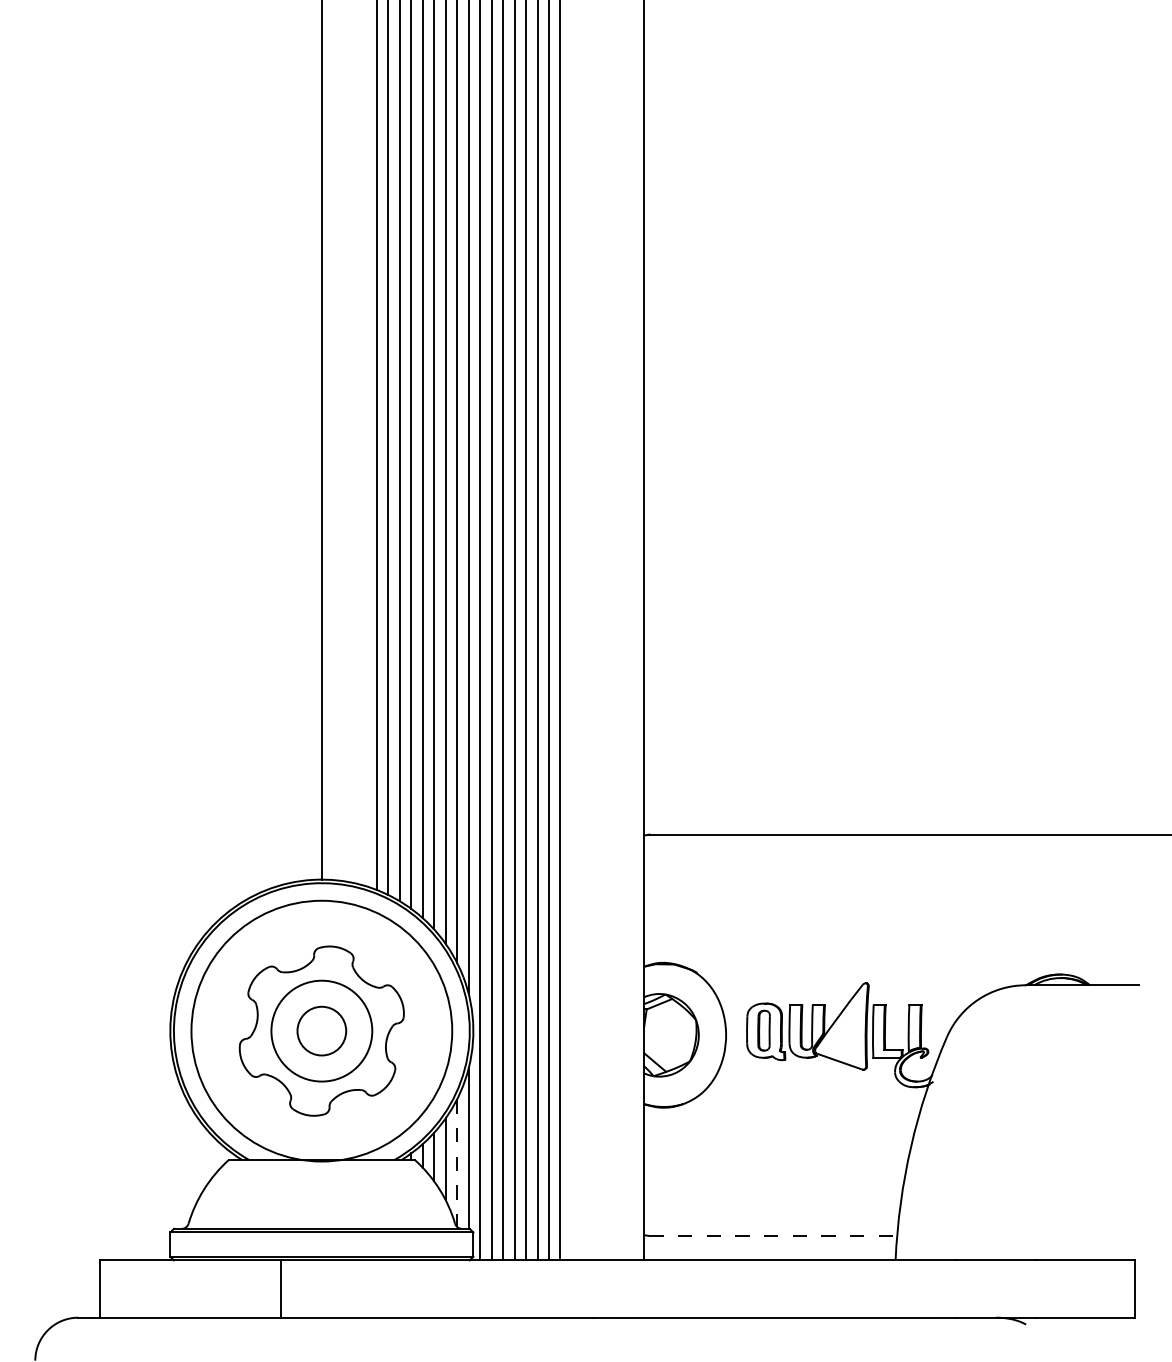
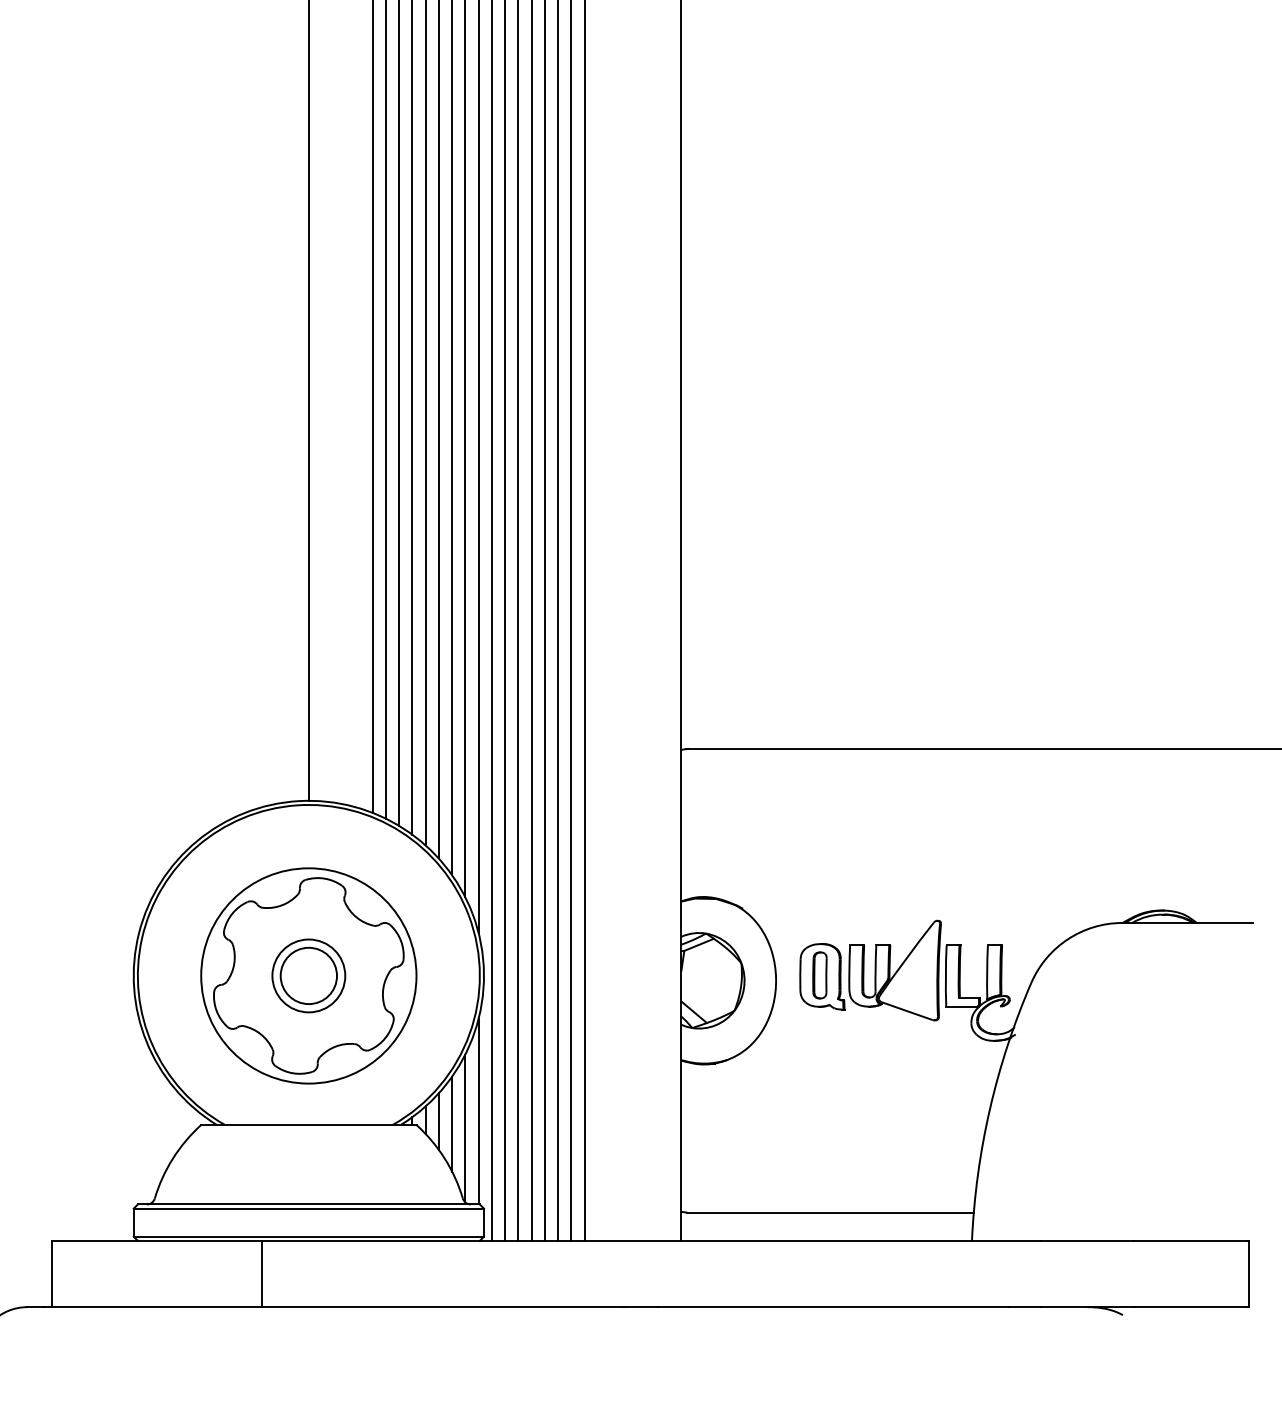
circle: (321, 1030) -> (308, 975), size x0.62
circle: (321, 1031) -> (308, 976), size x0.71
line: (457, 1163) -> (465, 1128), dashed -> solid
line: (773, 1235) -> (830, 1212), dashed -> solid

